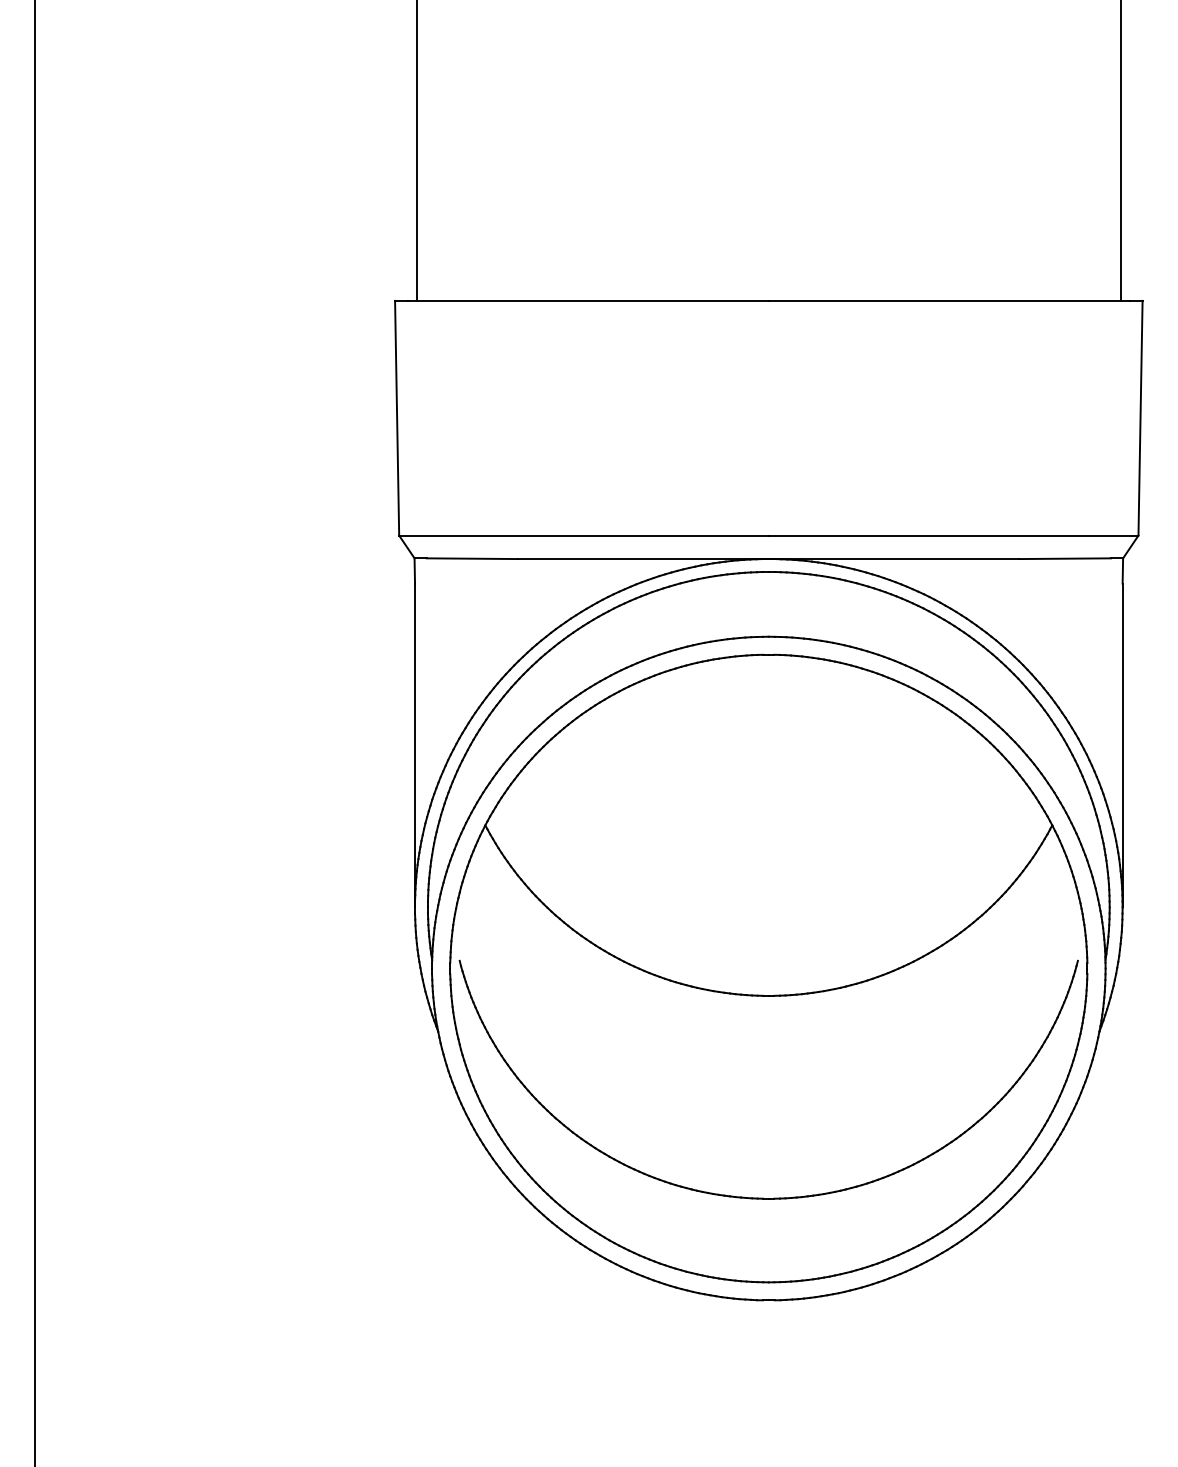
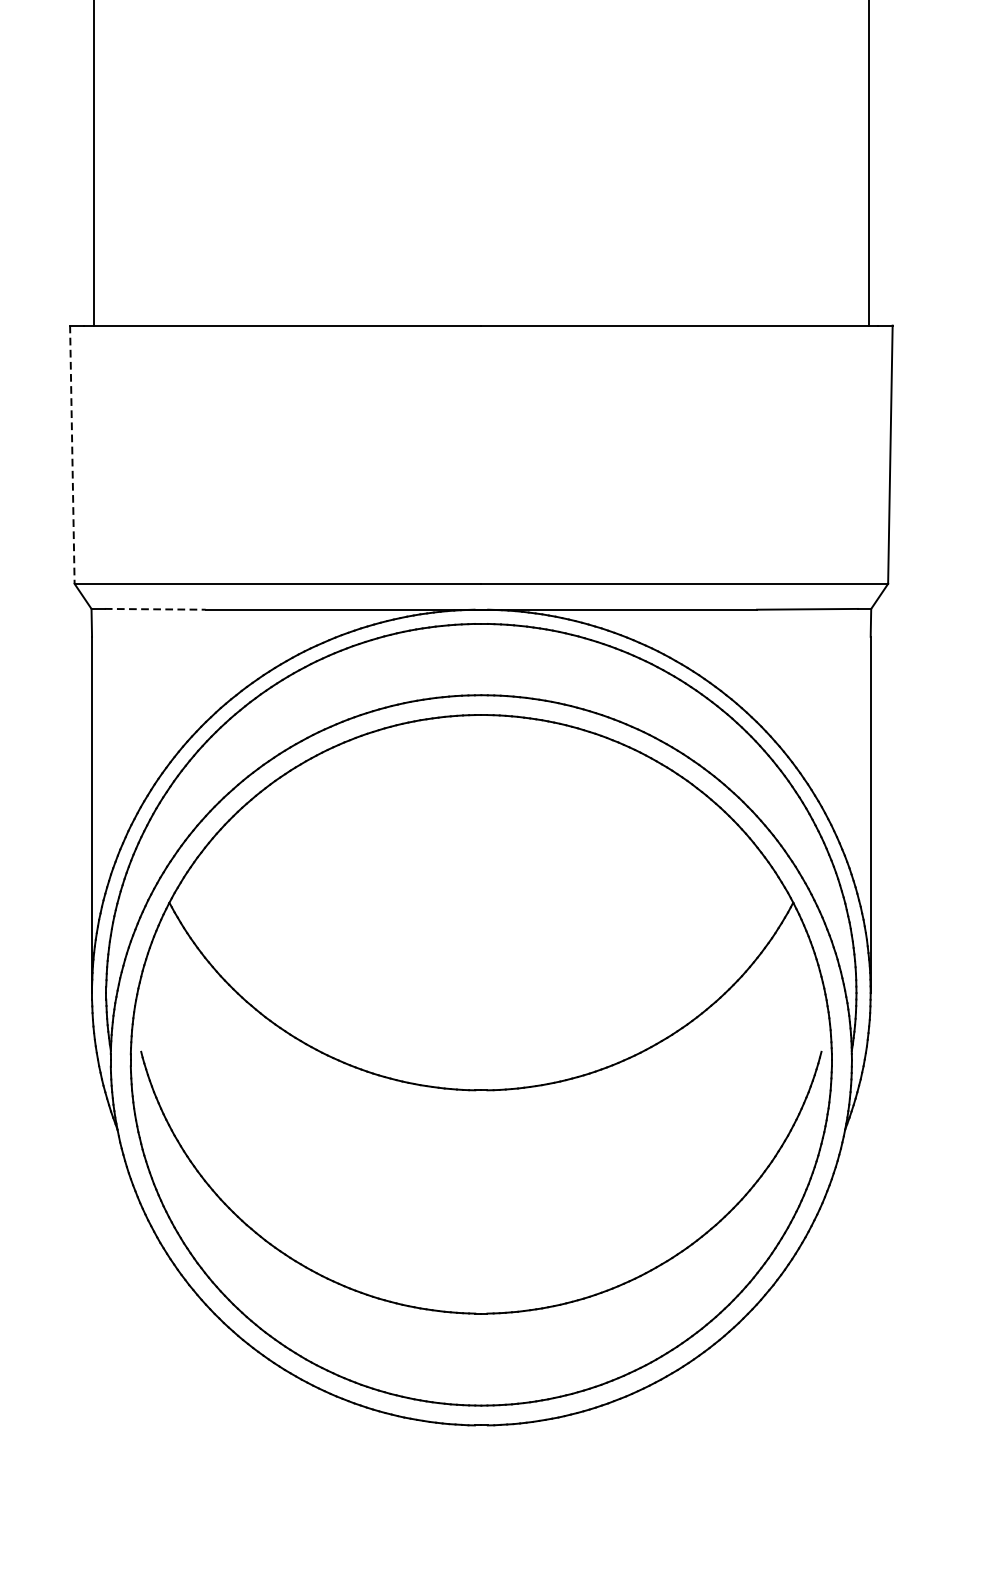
line: (397, 418) -> (72, 455), solid -> dashed
line: (472, 558) -> (155, 609), solid -> dashed

